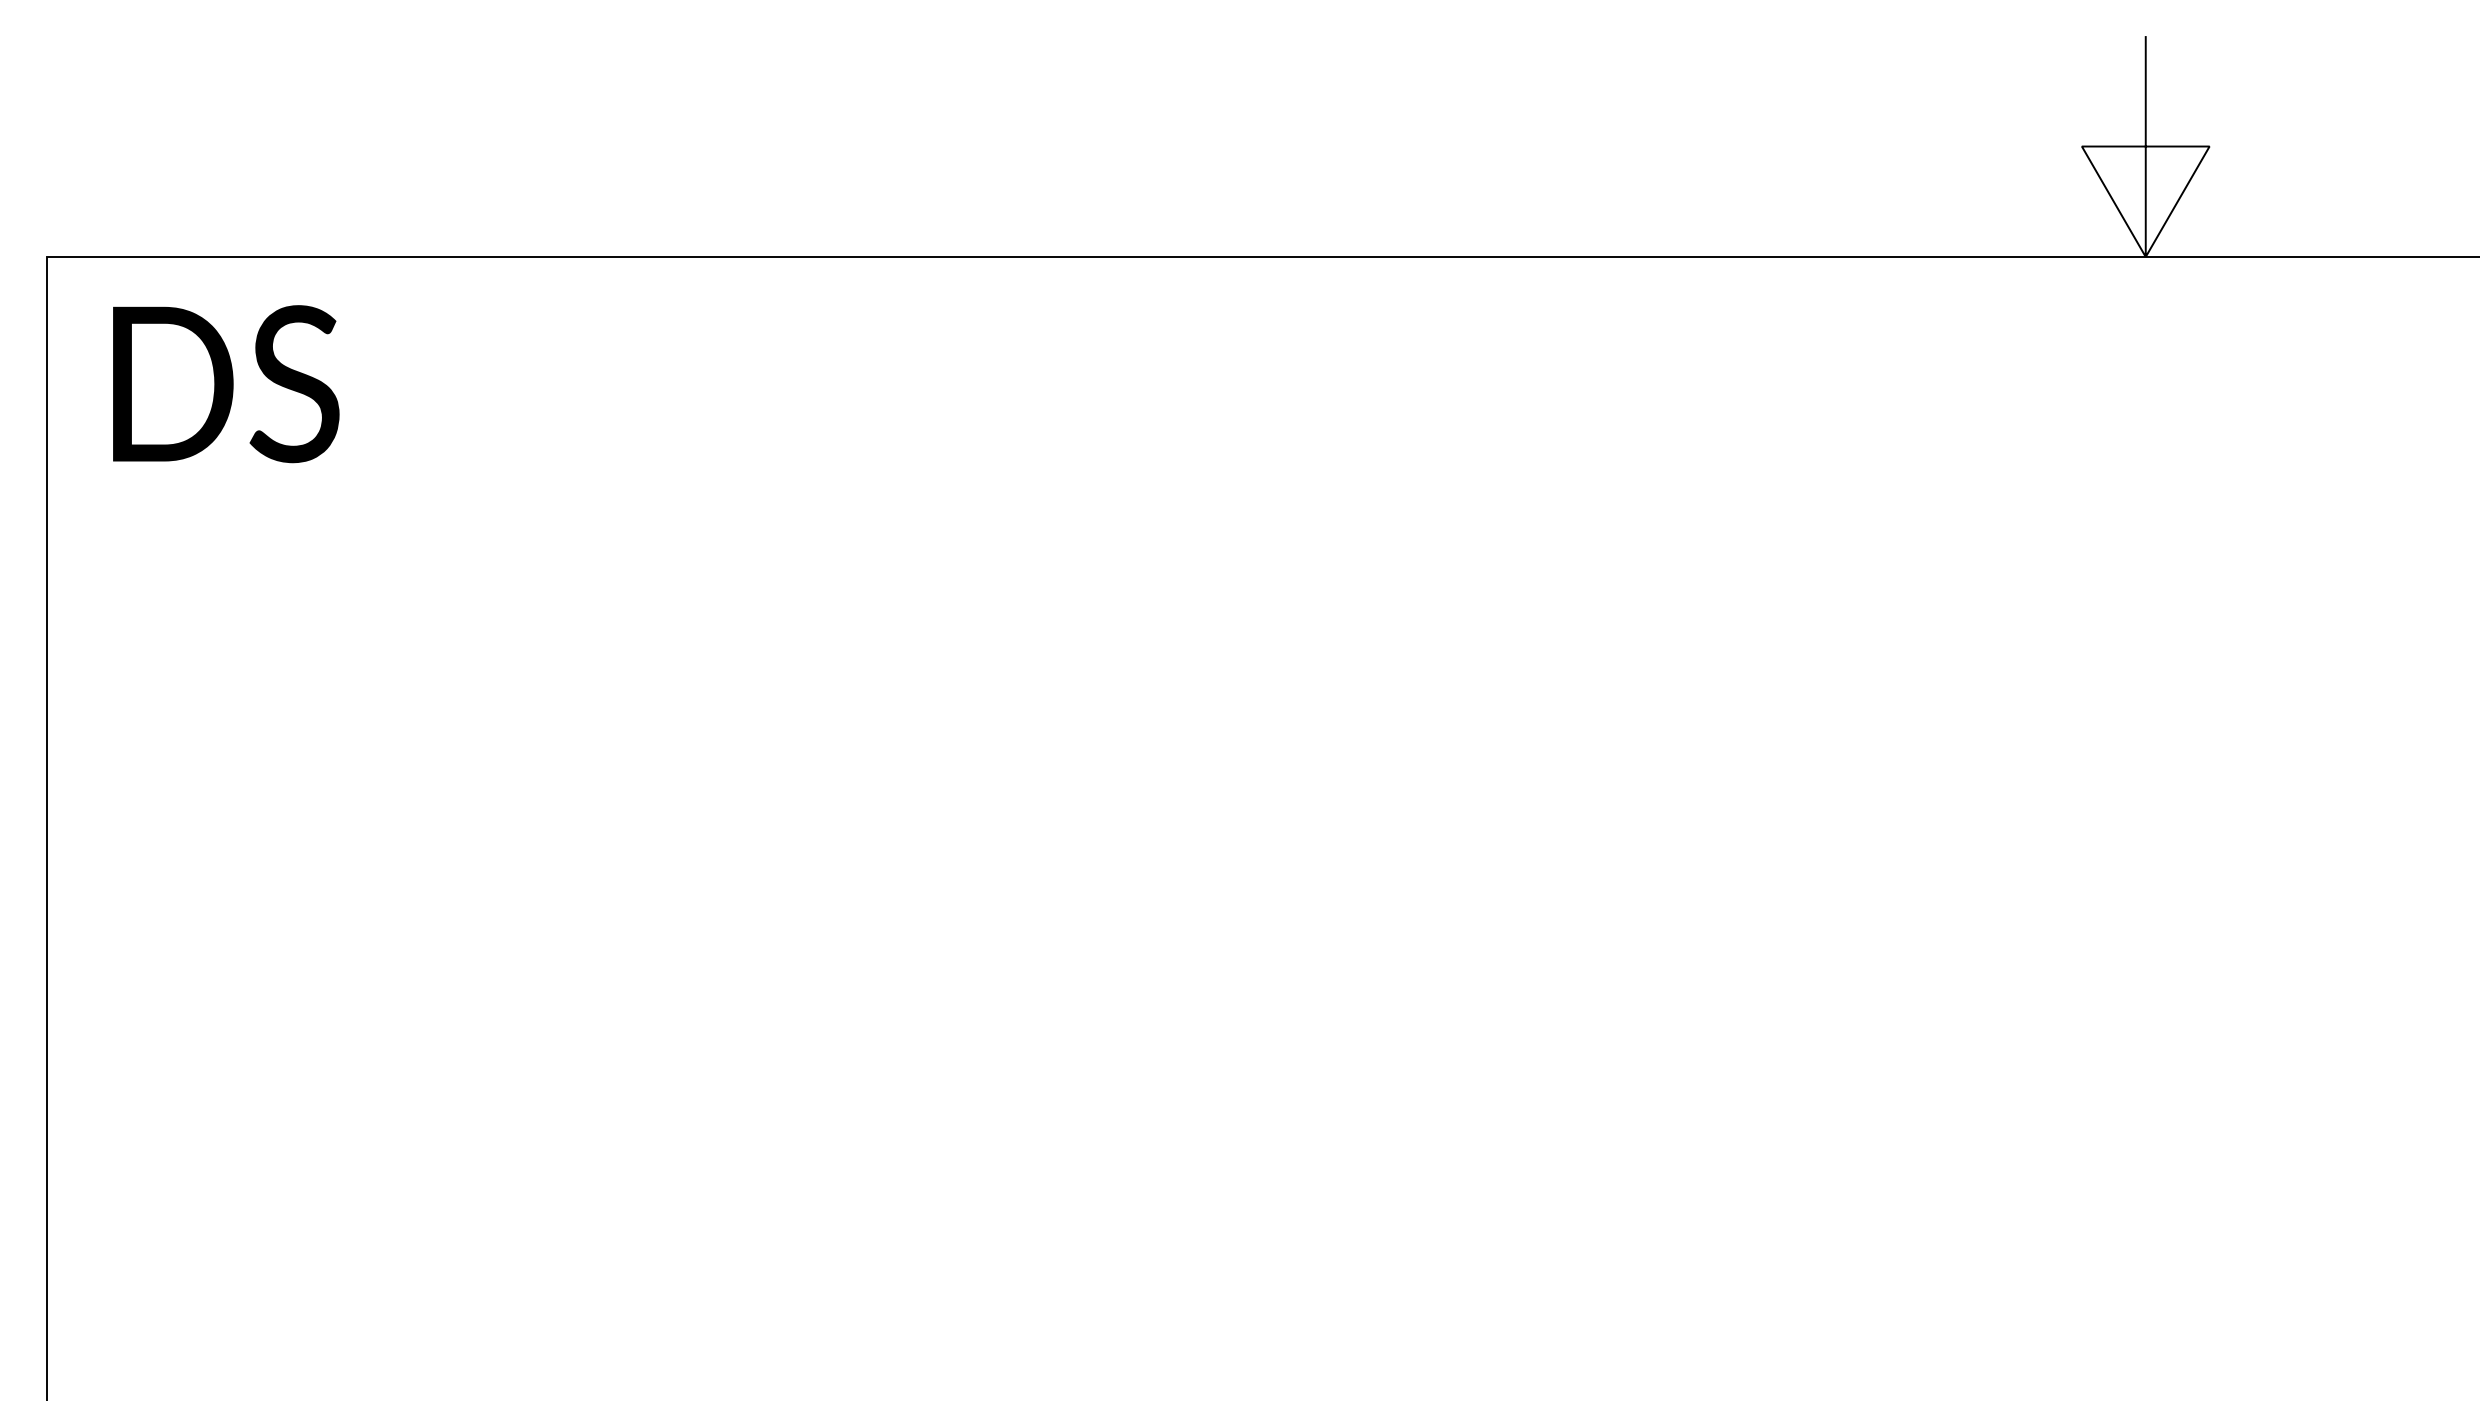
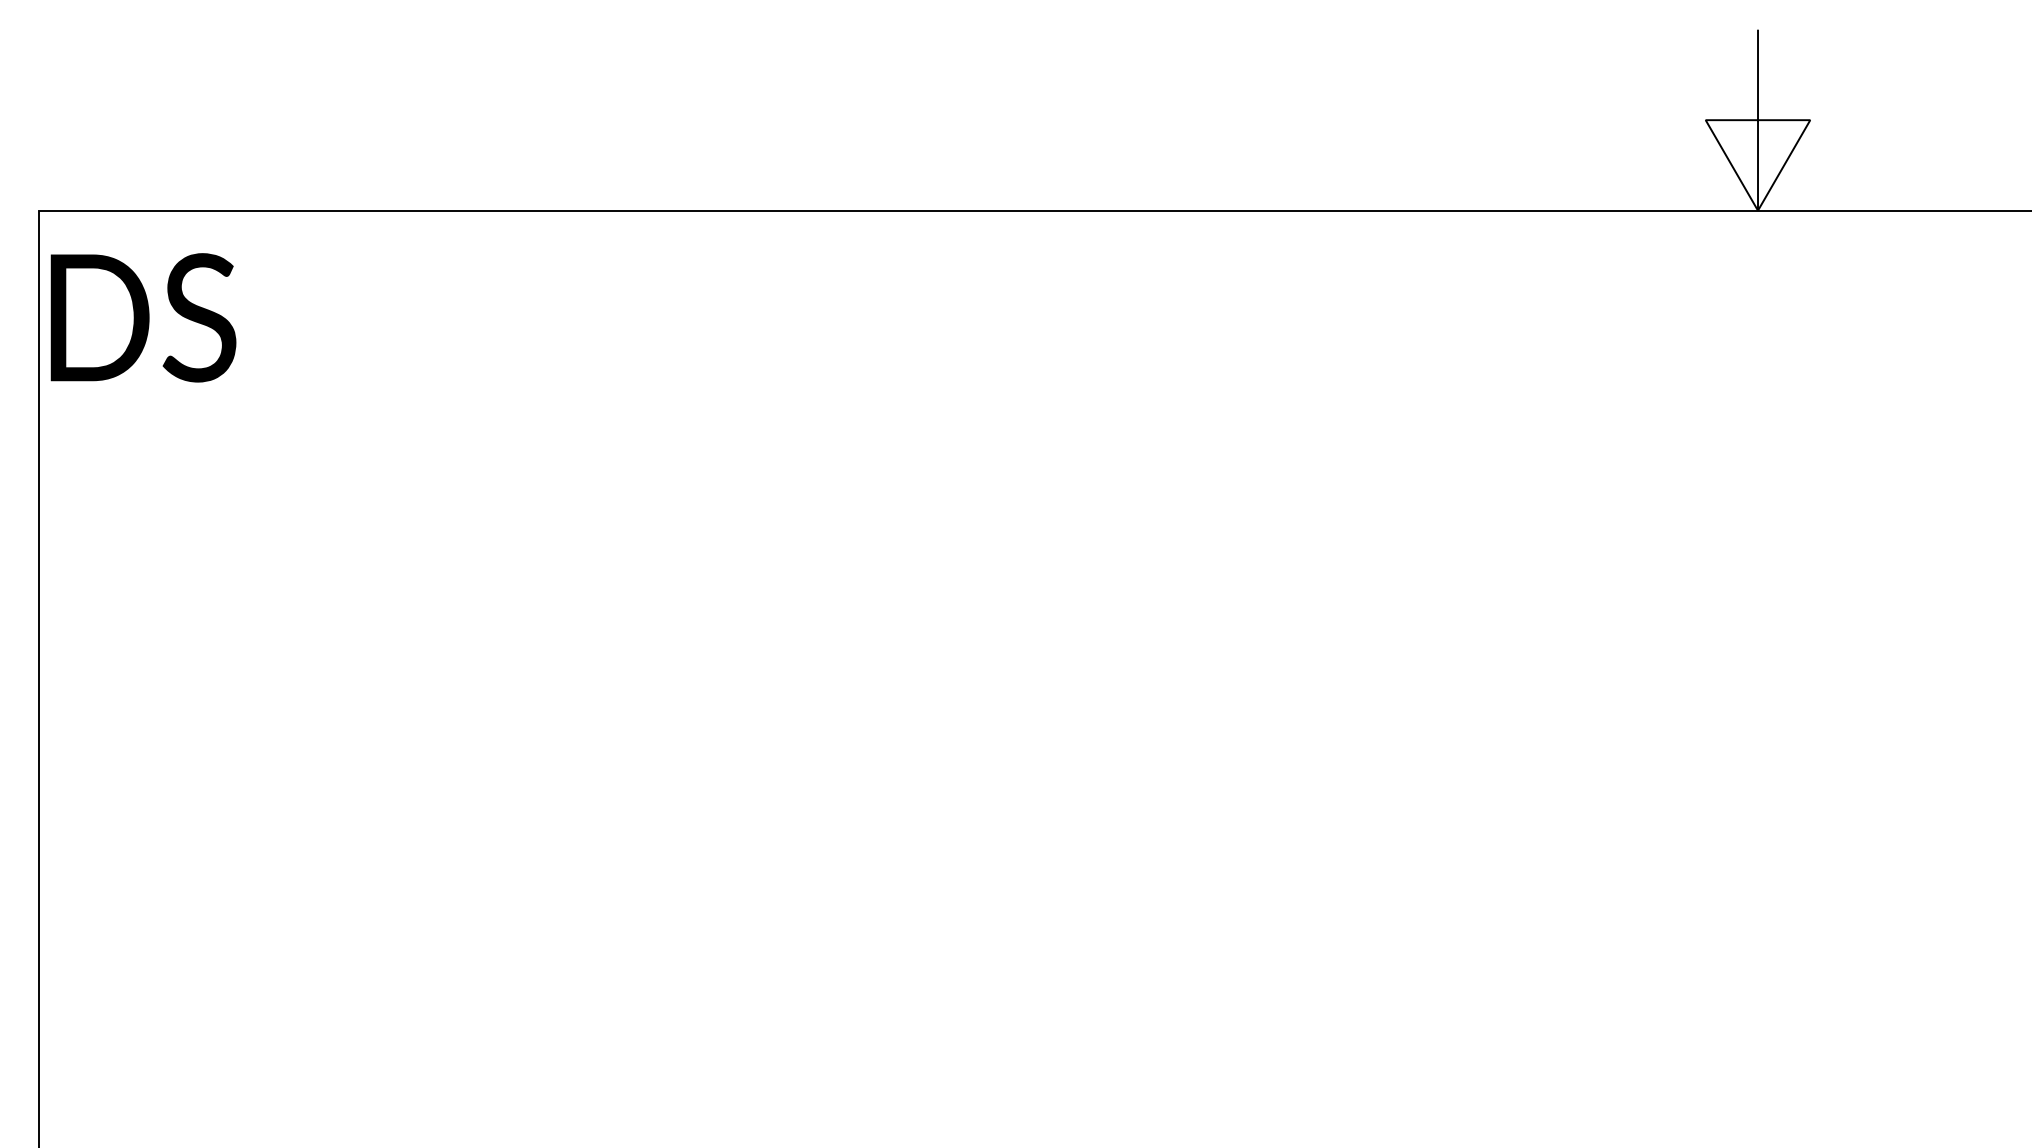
text: (226, 383) -> (143, 317), moved

